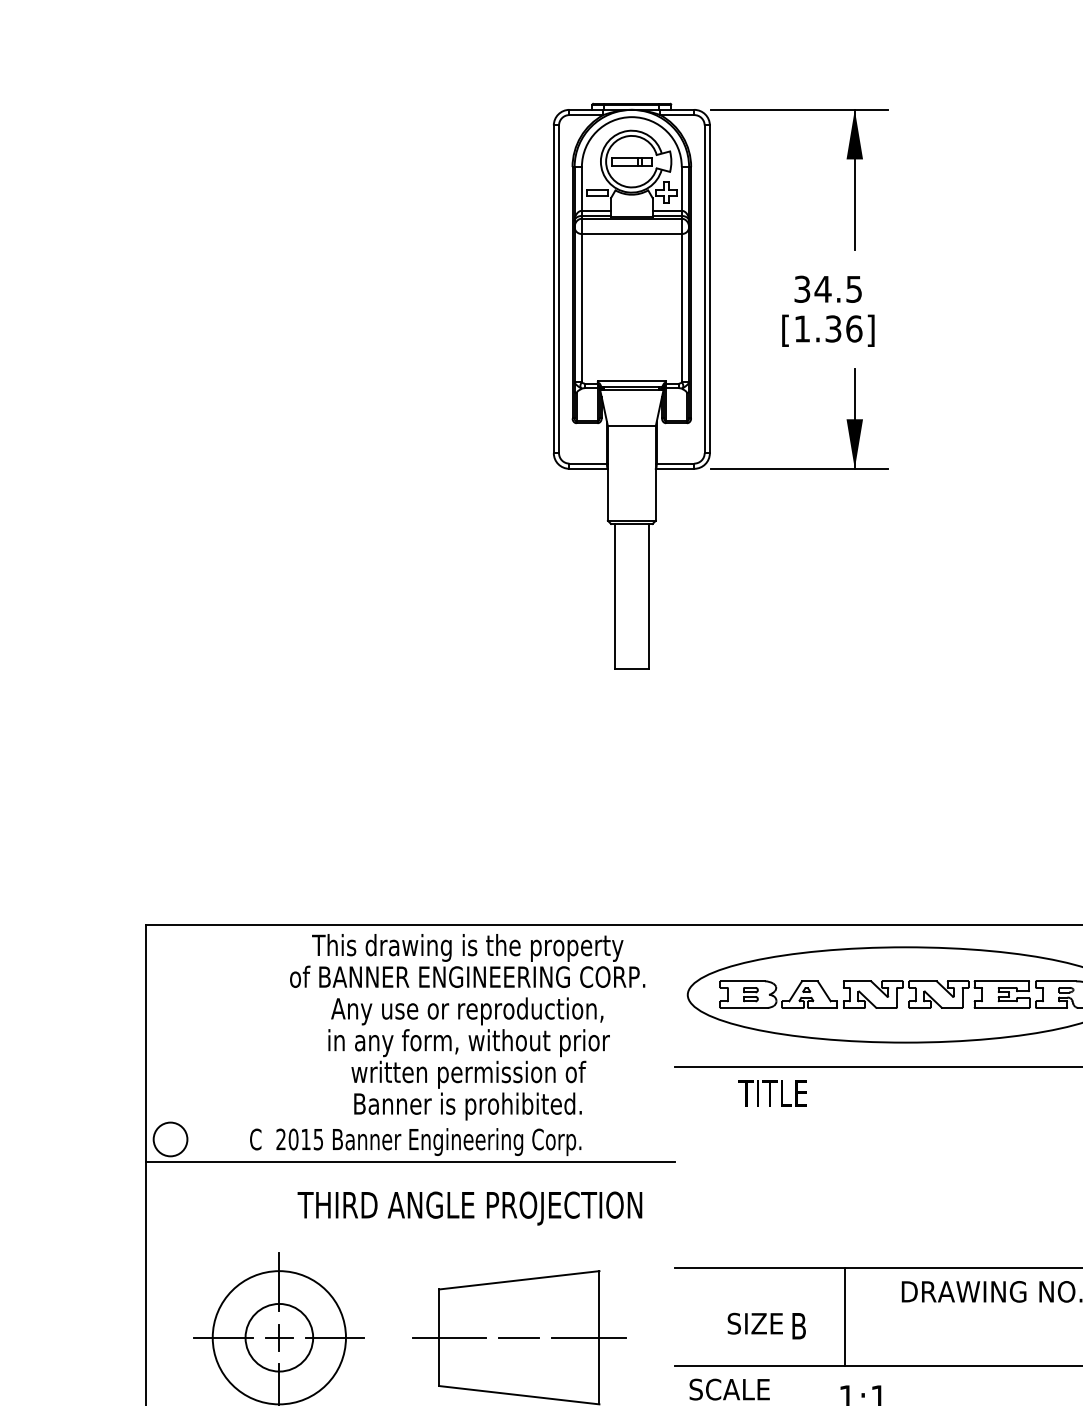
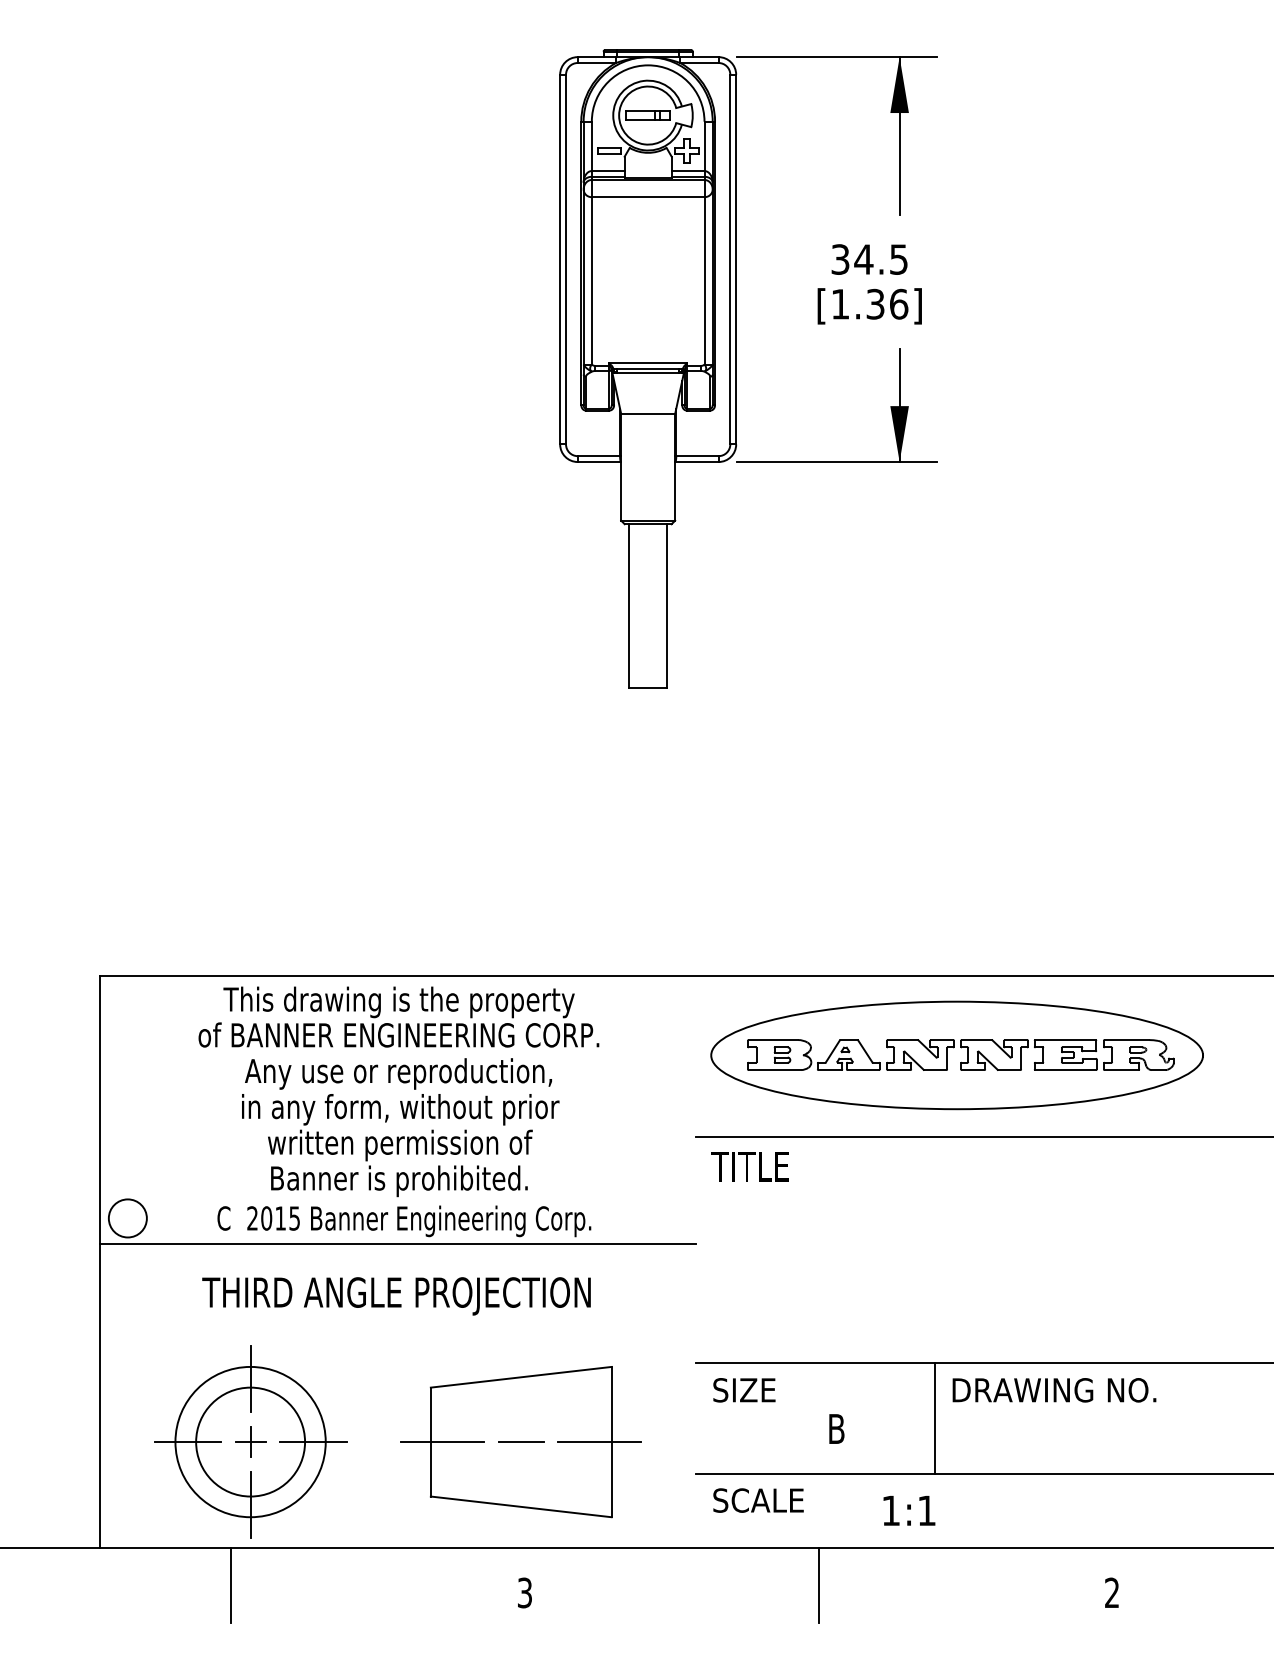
text: (467, 1026) -> (398, 1091), moved
text: (772, 1093) -> (749, 1166), moved
text: (469, 1208) -> (396, 1296), moved
line: (844, 1316) -> (934, 1418), moved
text: (755, 1323) -> (744, 1390), moved
circle: (279, 1337) -> (250, 1441), size x1.43

